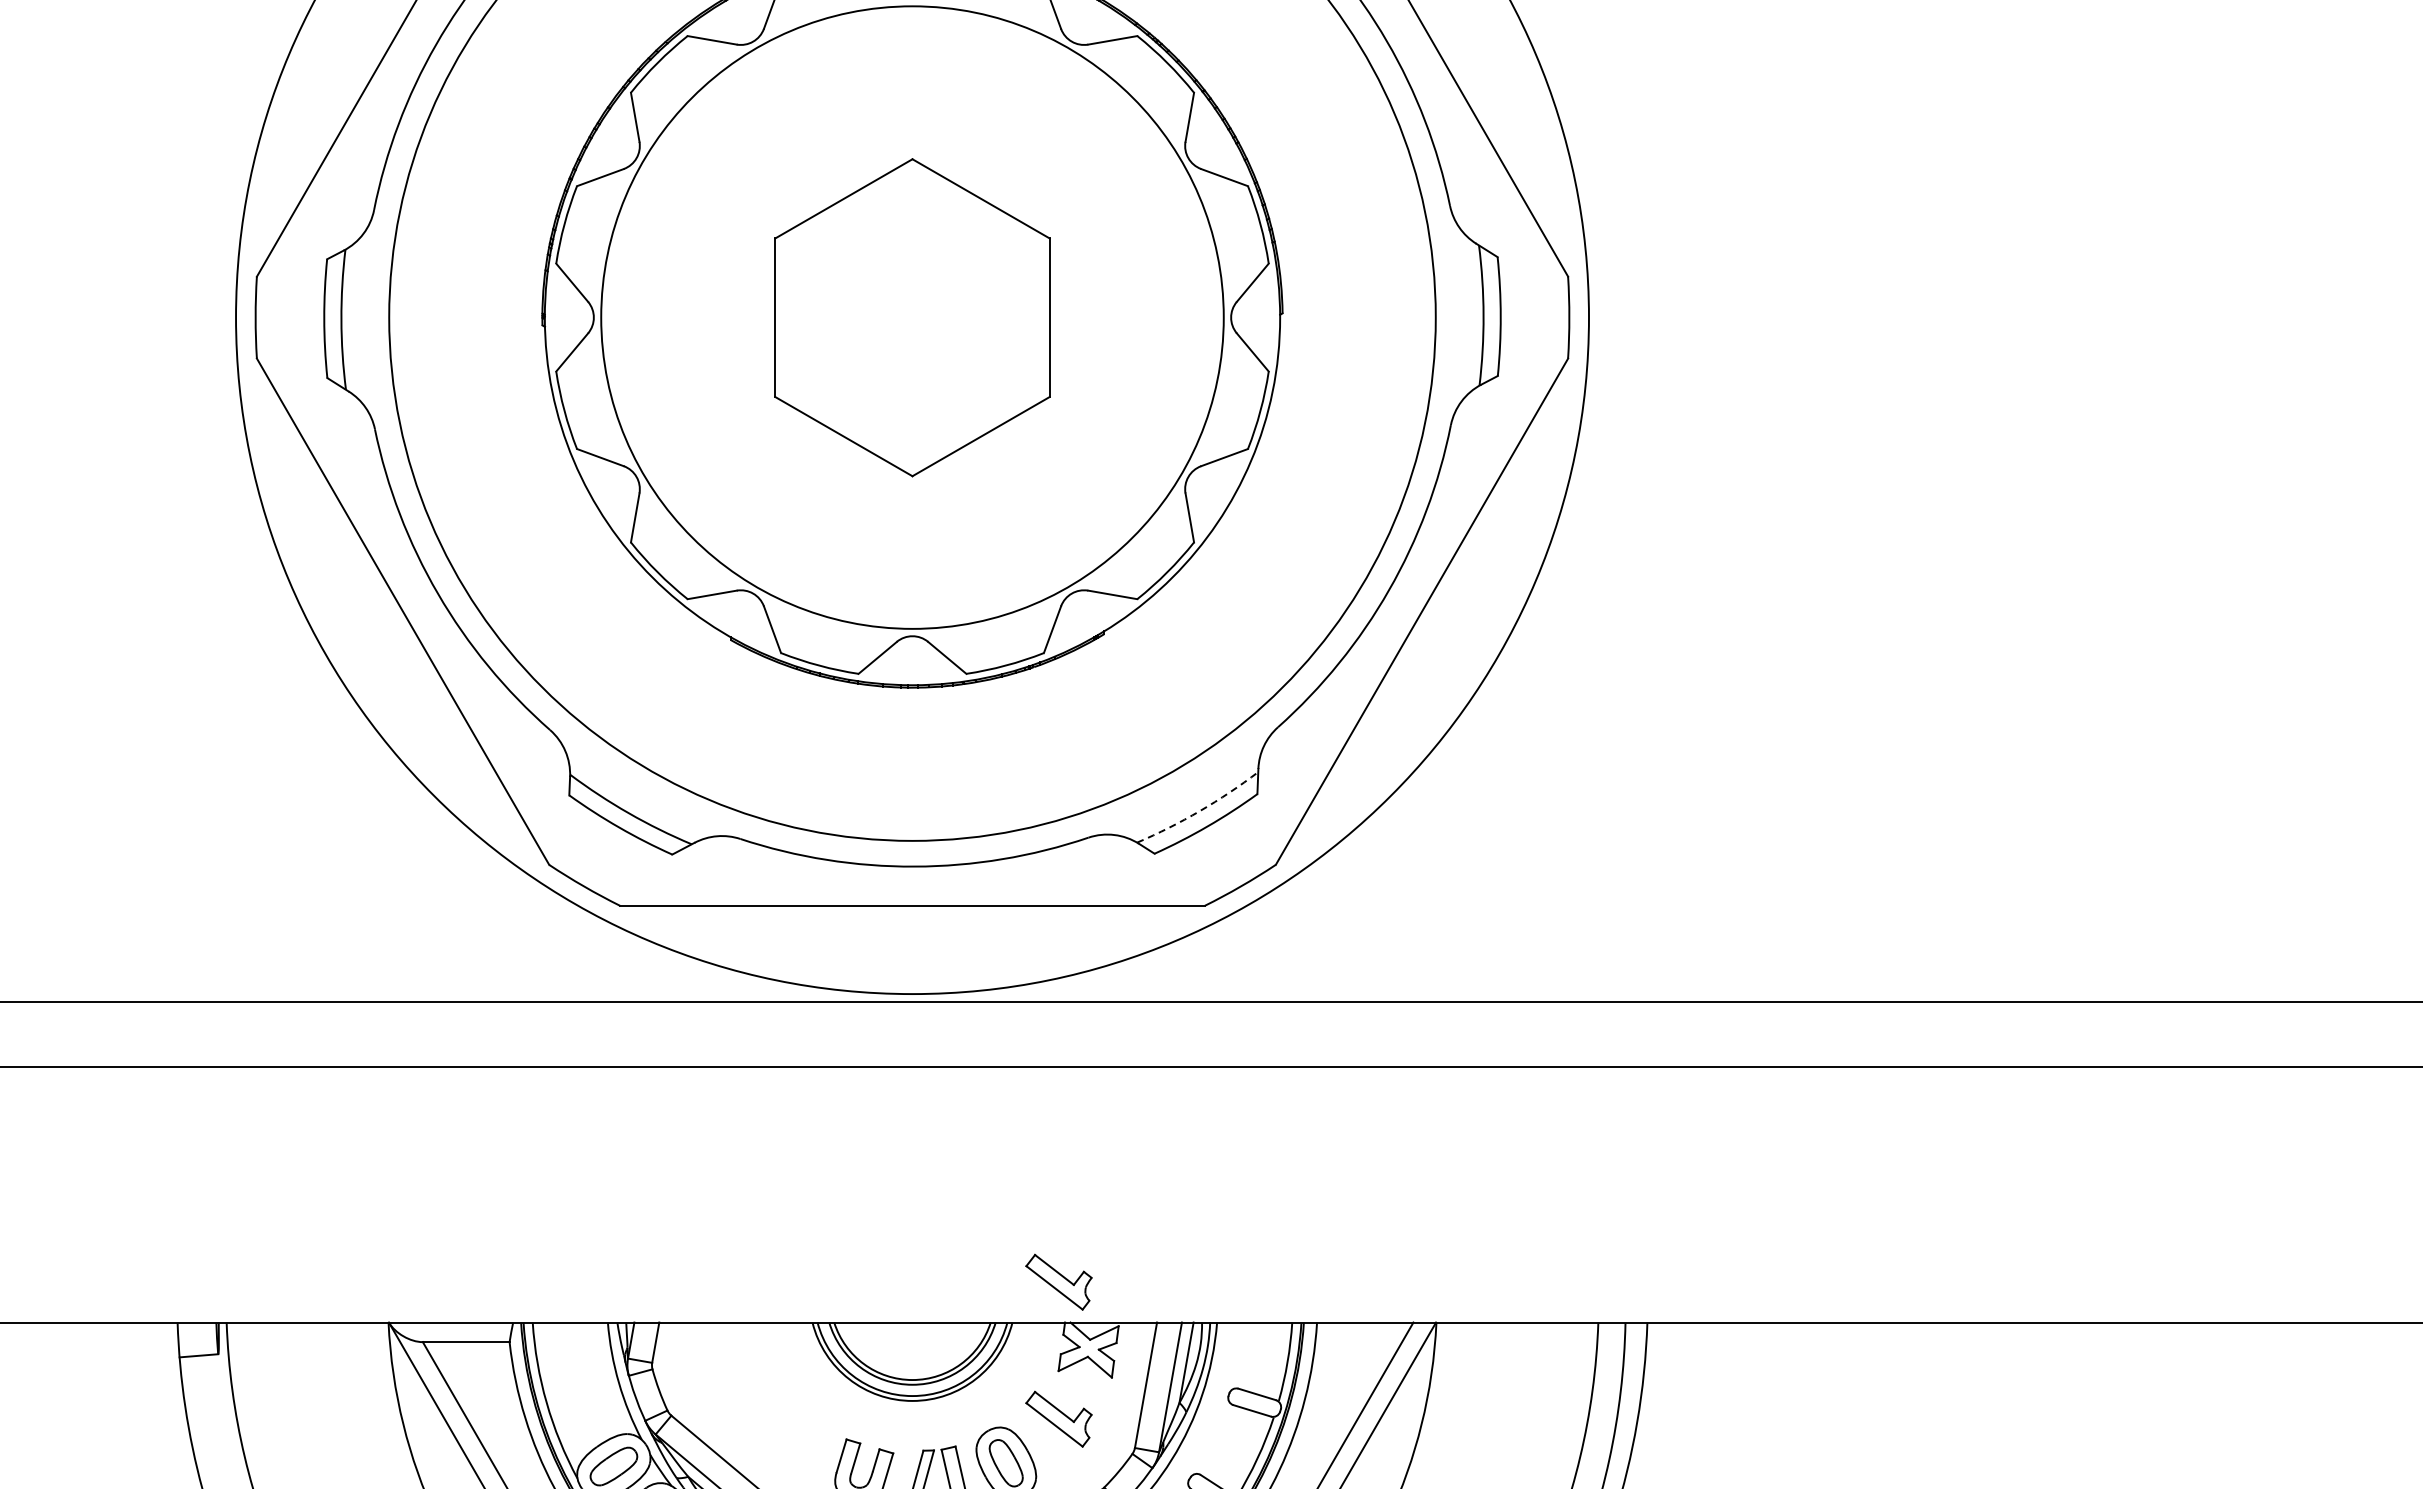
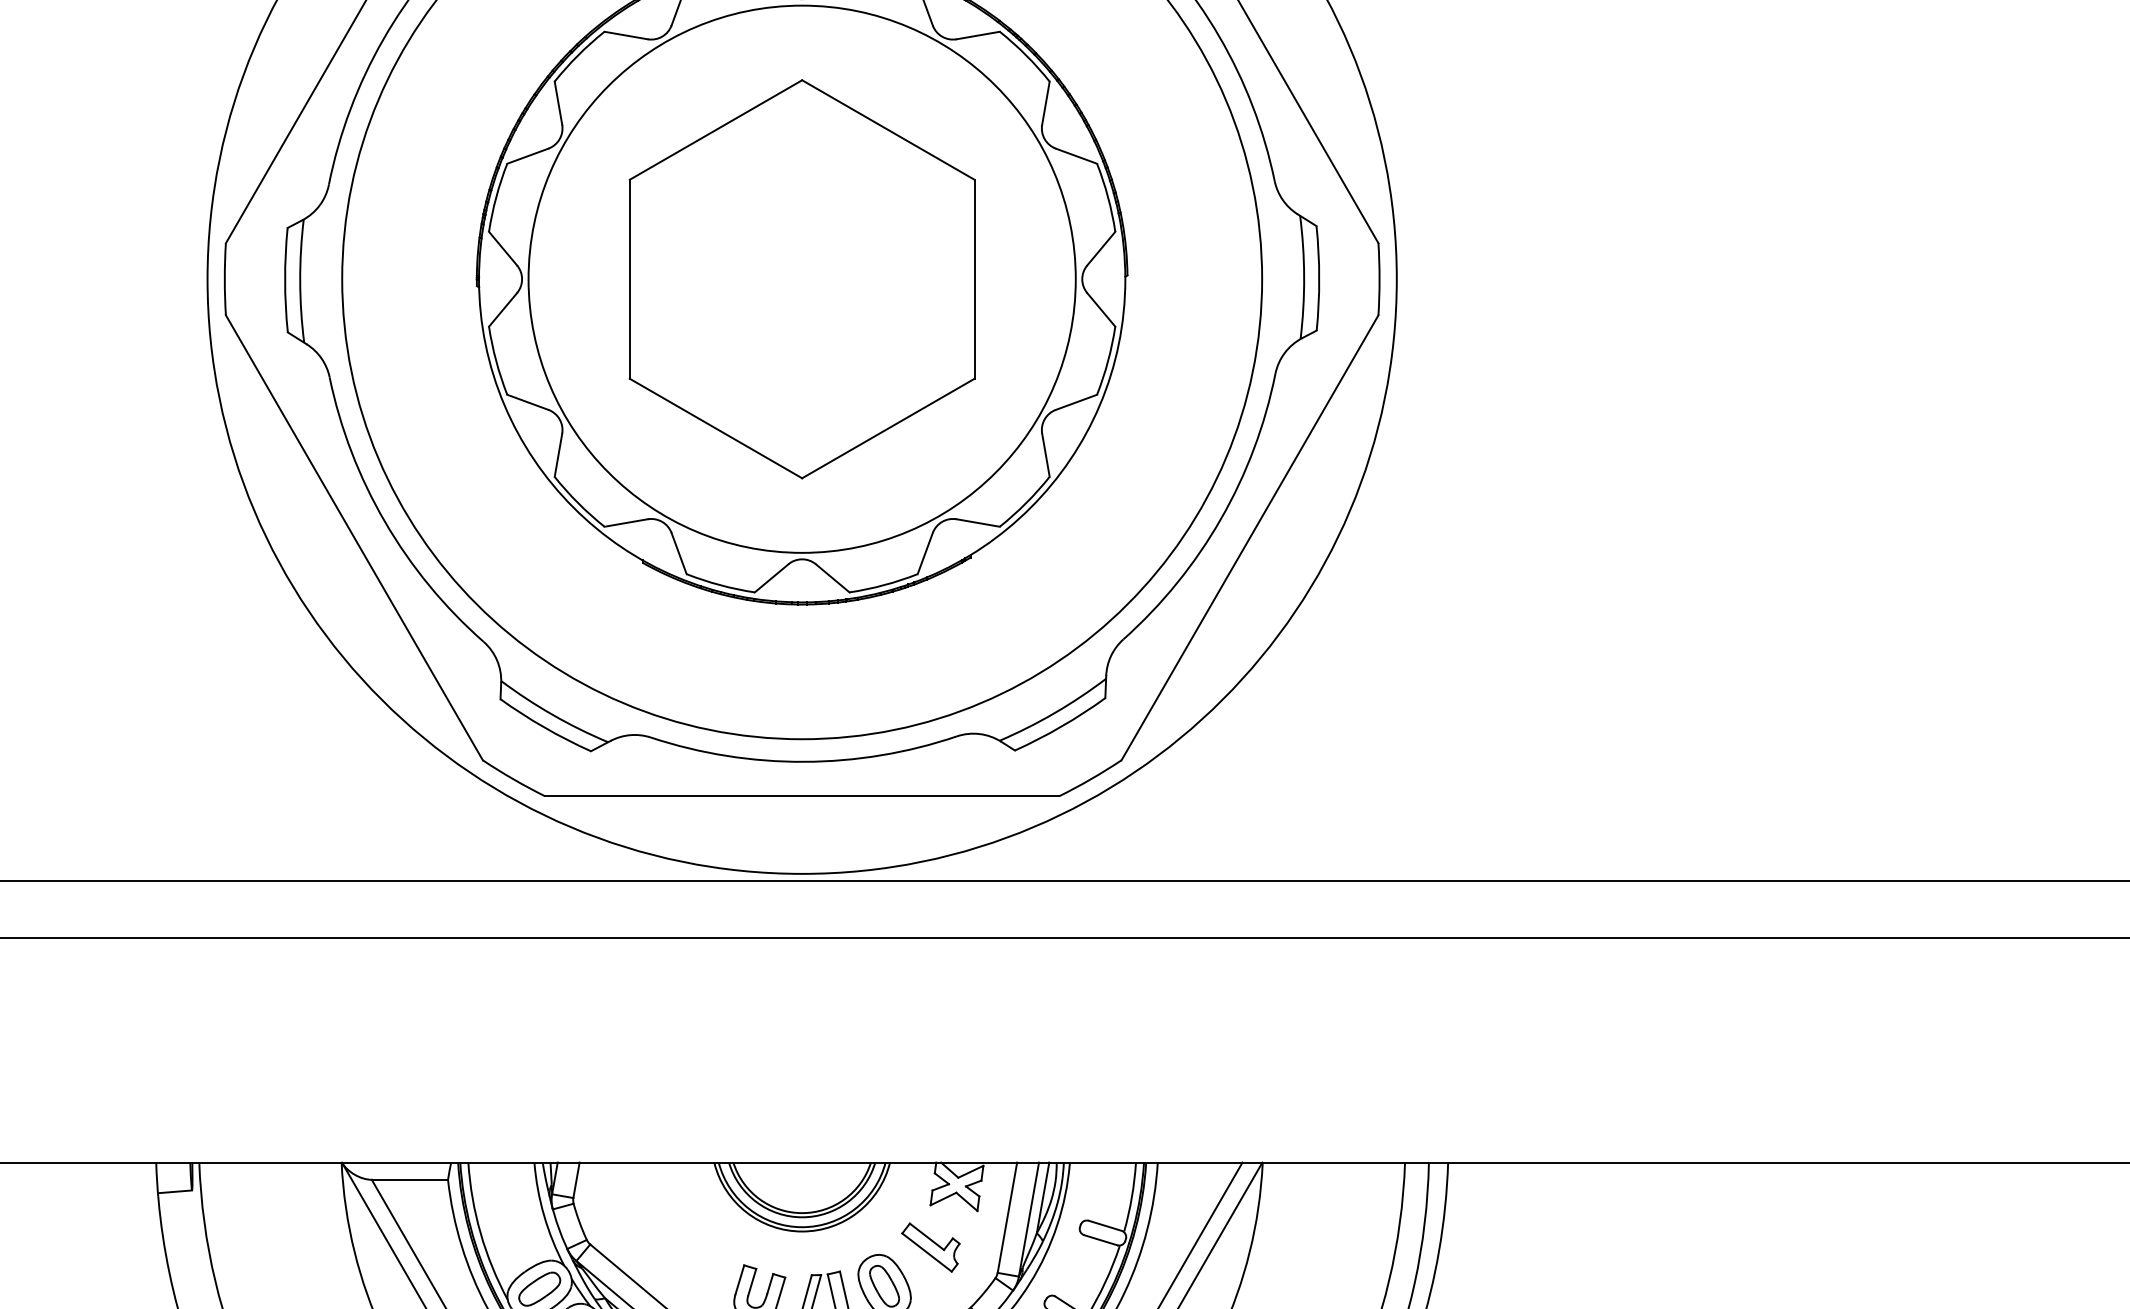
part: (912, 317) -> (802, 279), size x1.43
arc: (1199, 811) -> (1054, 713), dashed -> solid
part: (1058, 1281) -> (930, 1126), removed

